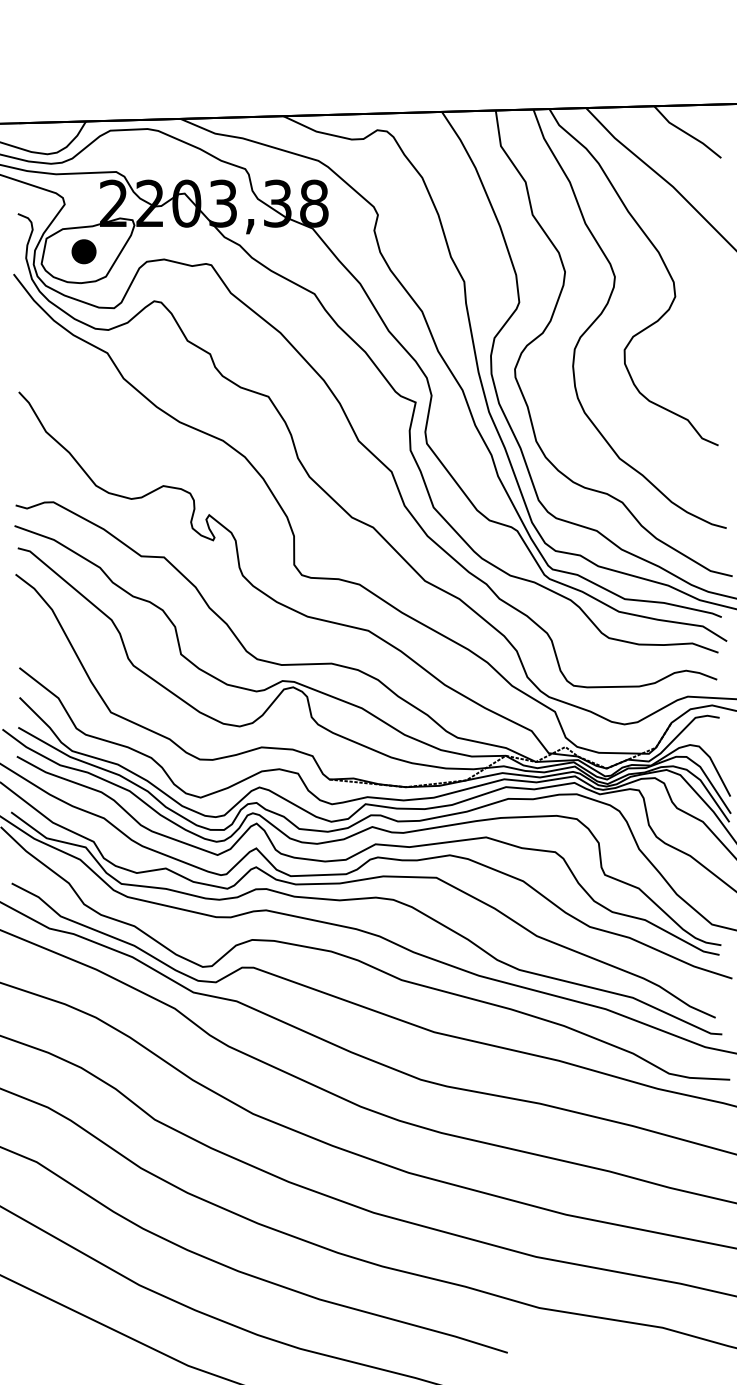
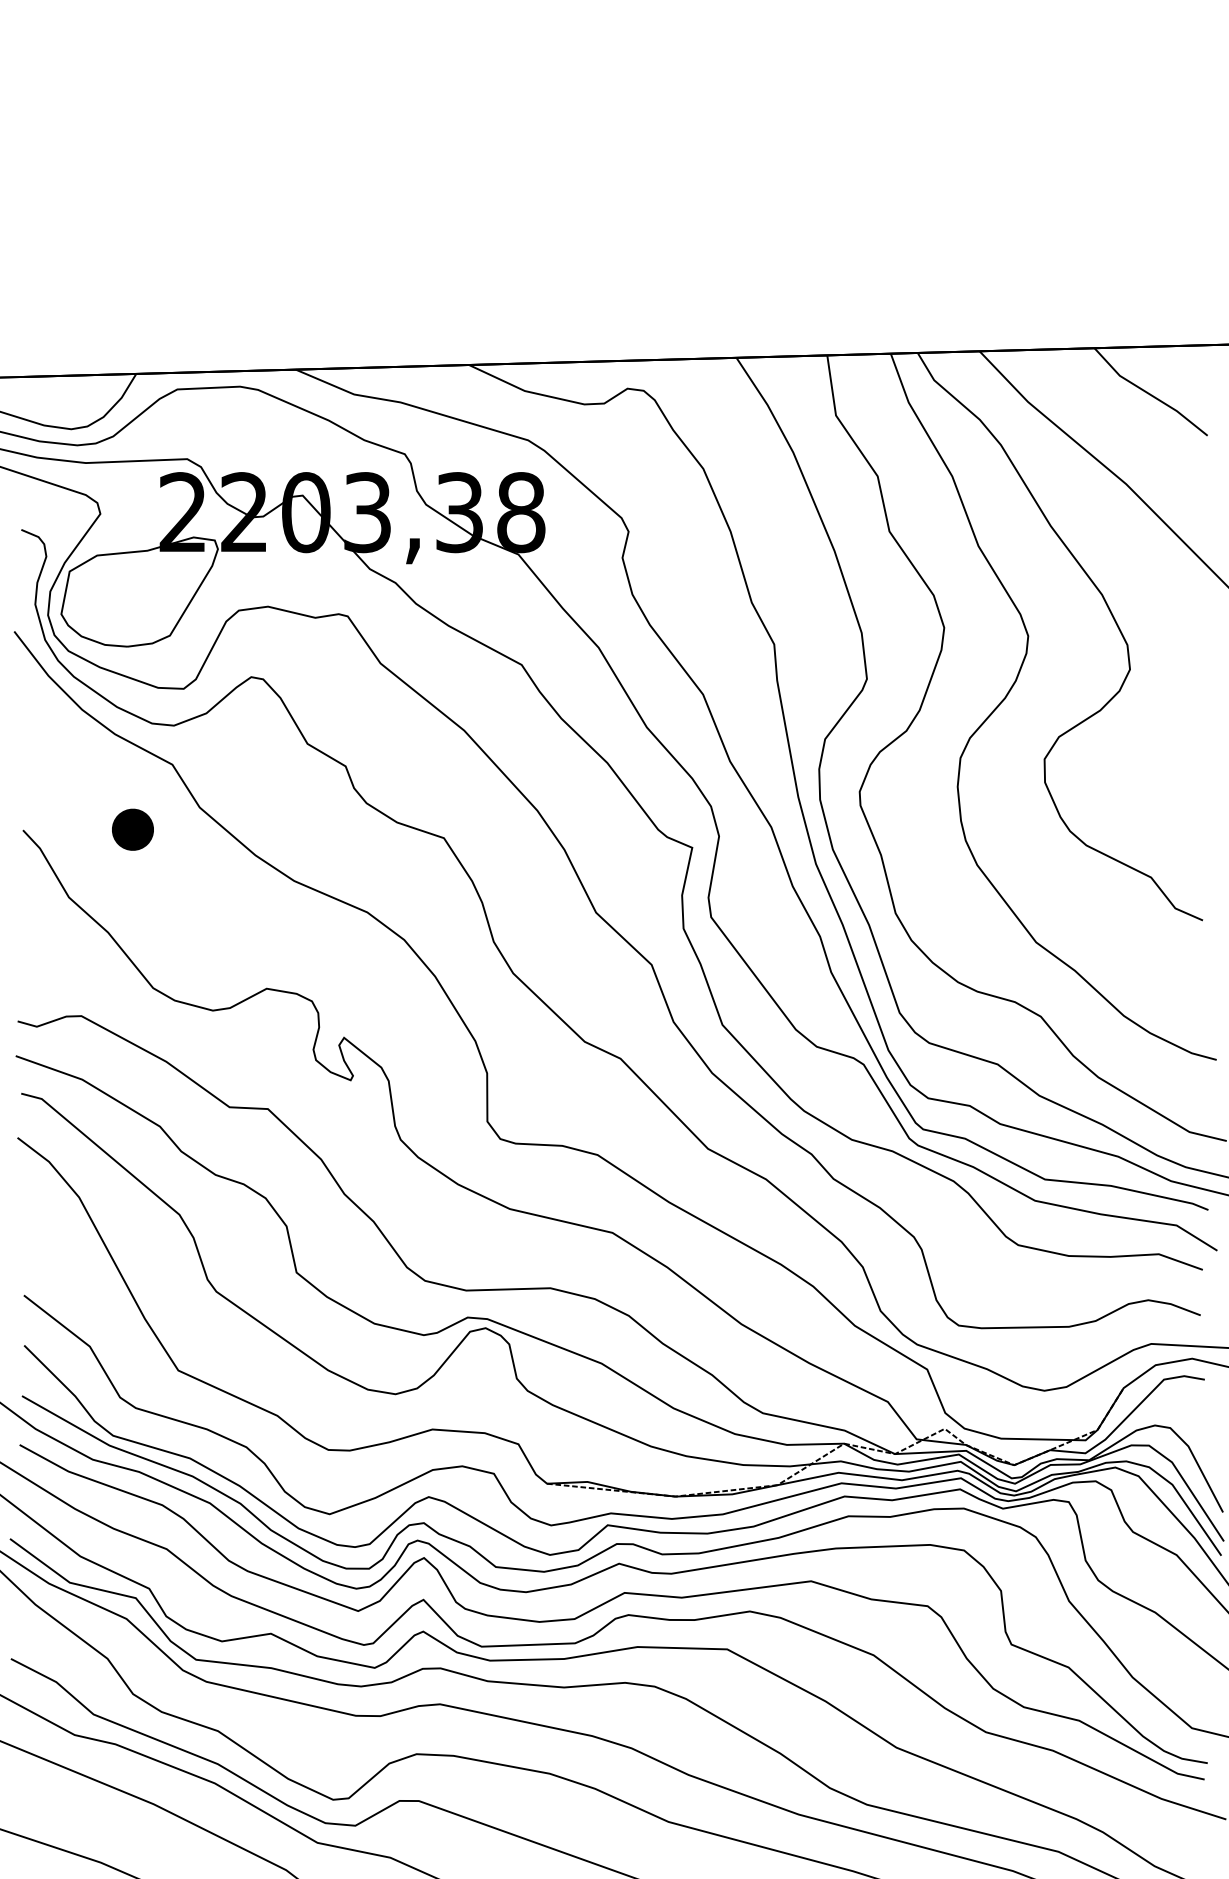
part: (83, 251) -> (132, 829), moved

